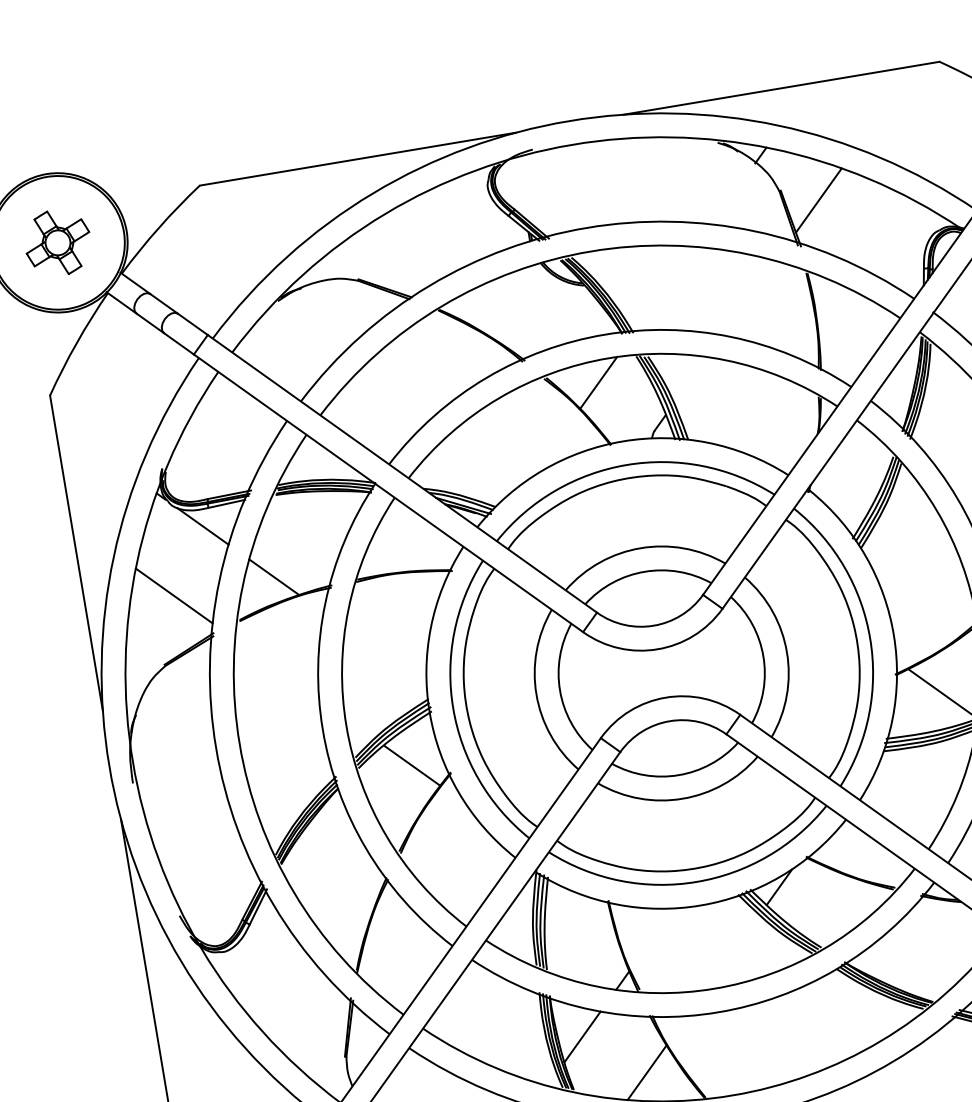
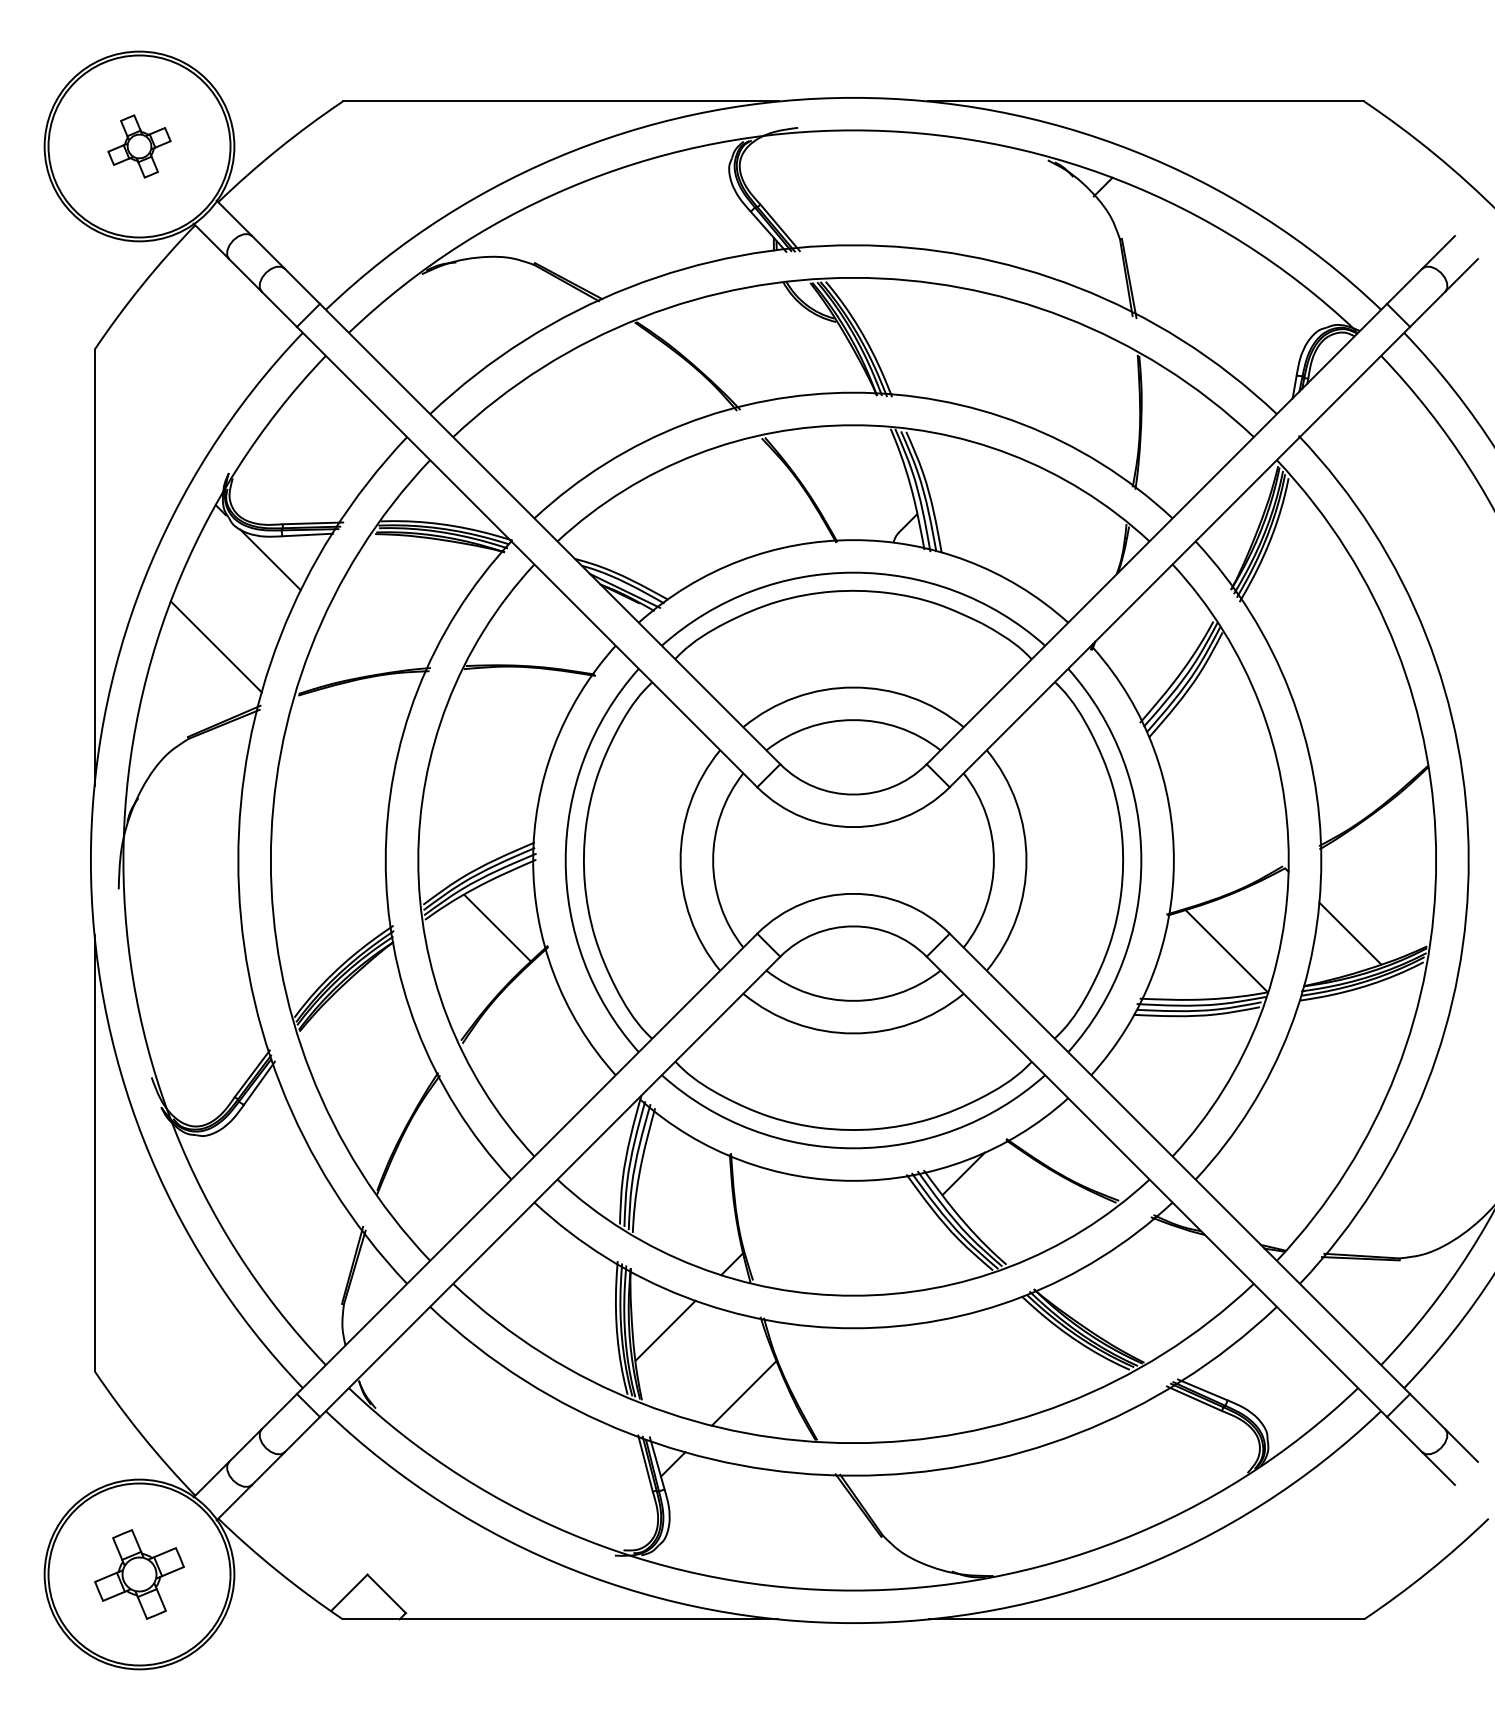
line: (818, 200) -> (1170, 260), removed
part: (57, 242) -> (139, 146), size x0.7
line: (598, 383) -> (833, 456), removed
line: (273, 576) -> (354, 643), removed

